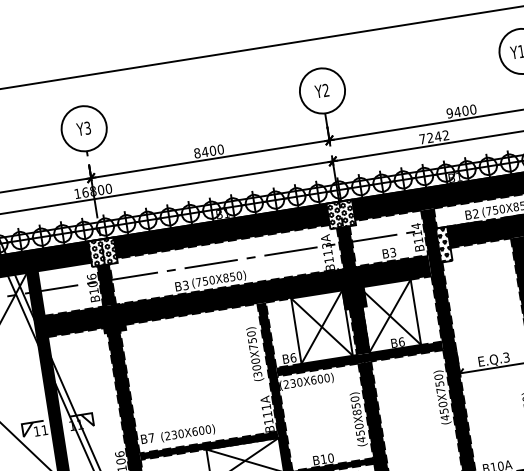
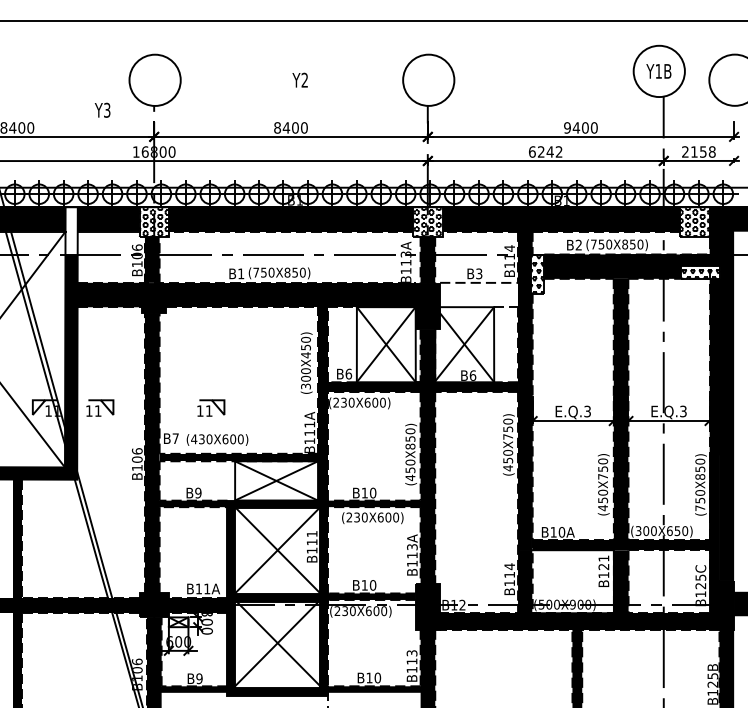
text: (321, 90) -> (299, 79), moved
text: (83, 128) -> (102, 109), moved
text: (422, 138) -> (532, 151), 7242 -> 6242
fill: (395, 270) -> (478, 294), removed
fill: (32, 271) -> (71, 230), removed
text: (186, 285) -> (241, 273), B3 -> B1
text: (253, 347) -> (305, 355), (300X750) -> (300X450)
part: (178, 405) -> (211, 407), added
text: (168, 436) -> (194, 439), (230X600) -> (430X600)

